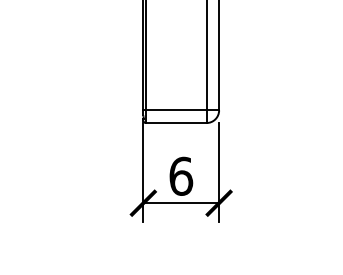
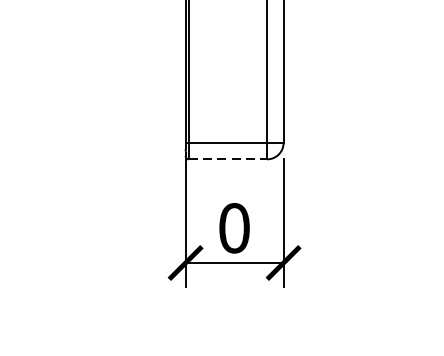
line: (176, 123) -> (228, 159), solid -> dashed
text: (181, 175) -> (234, 227), 6 -> 0

